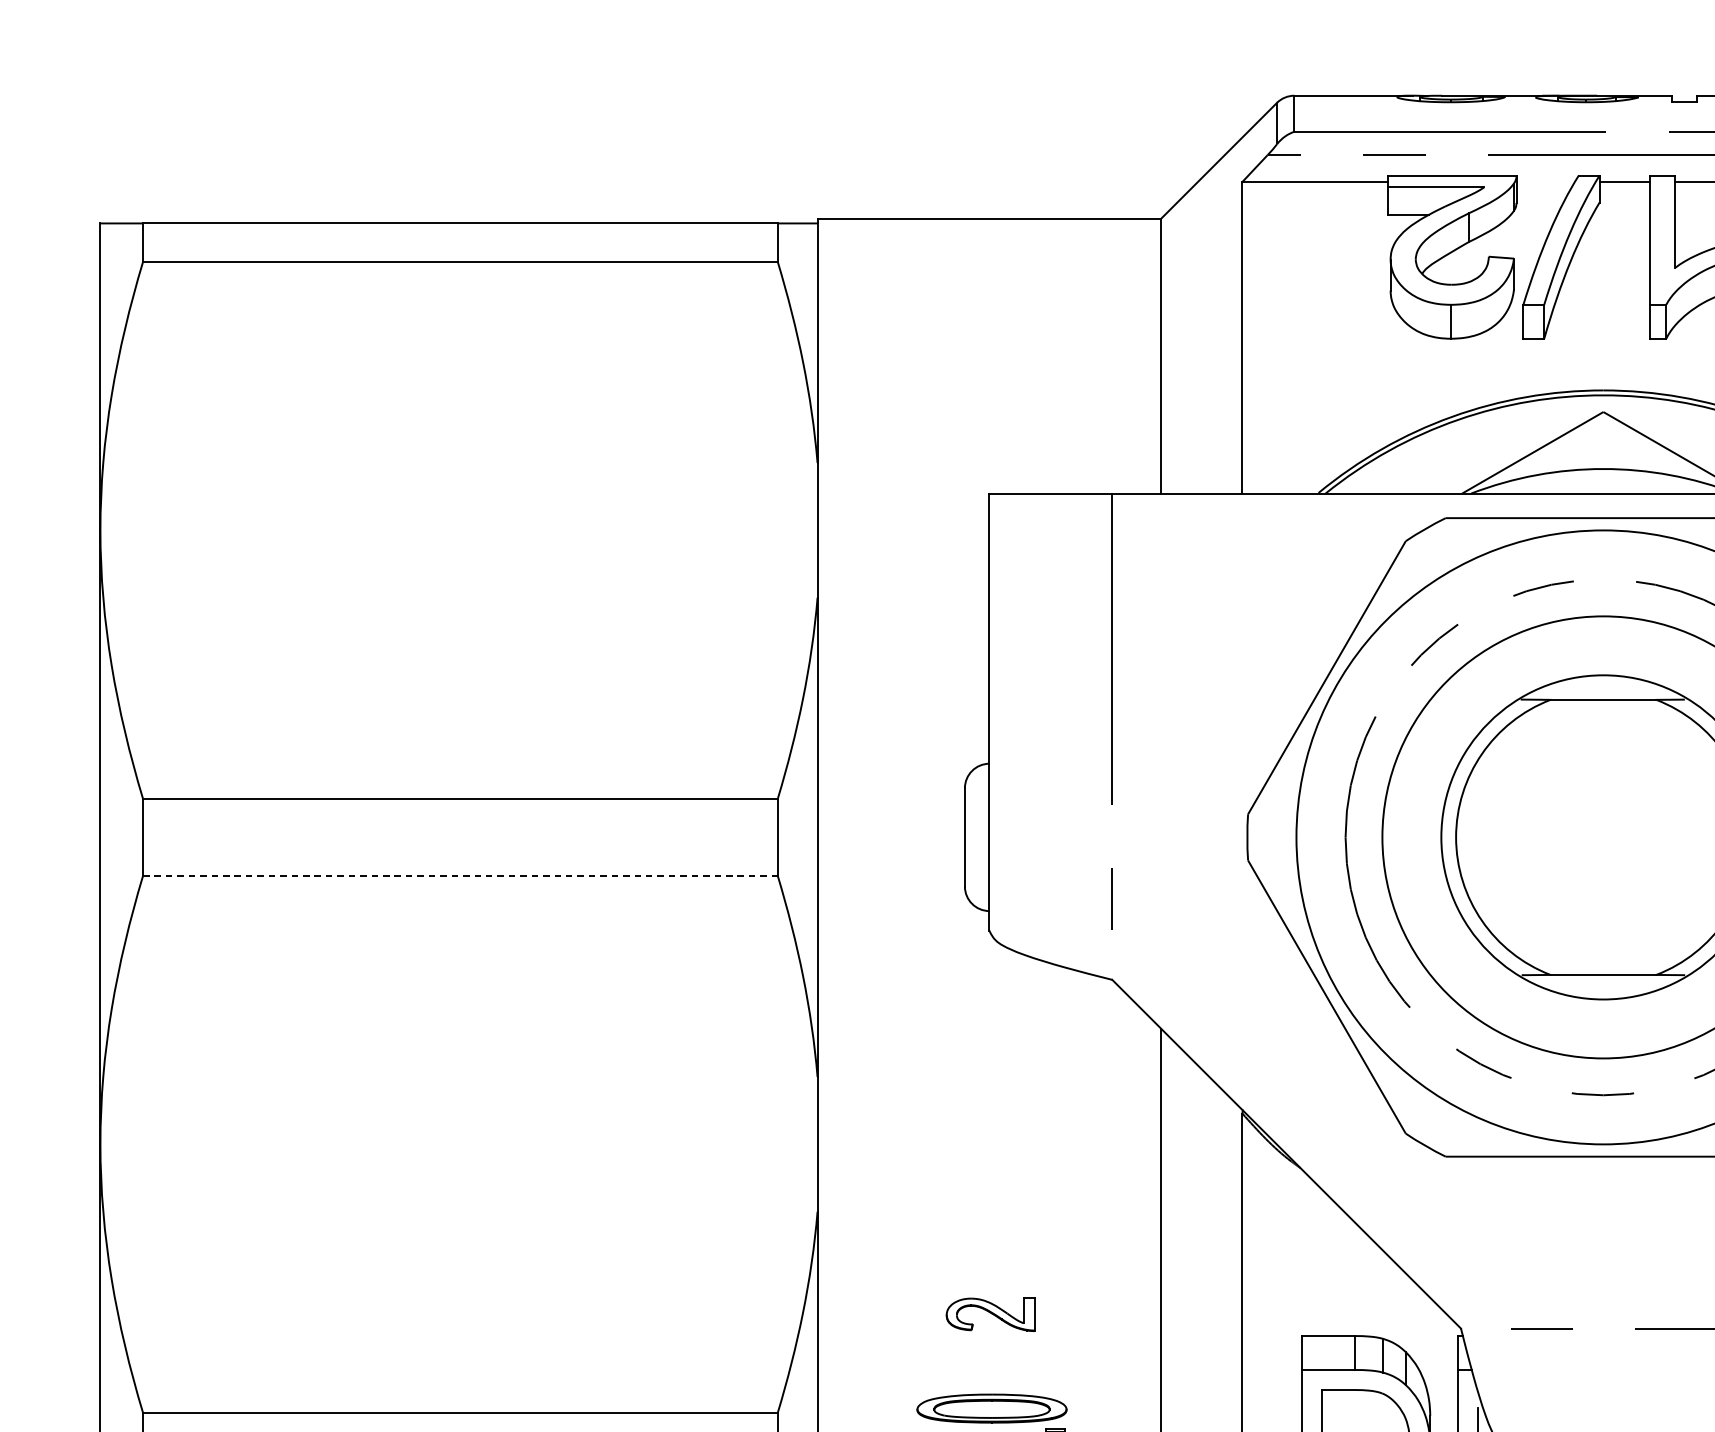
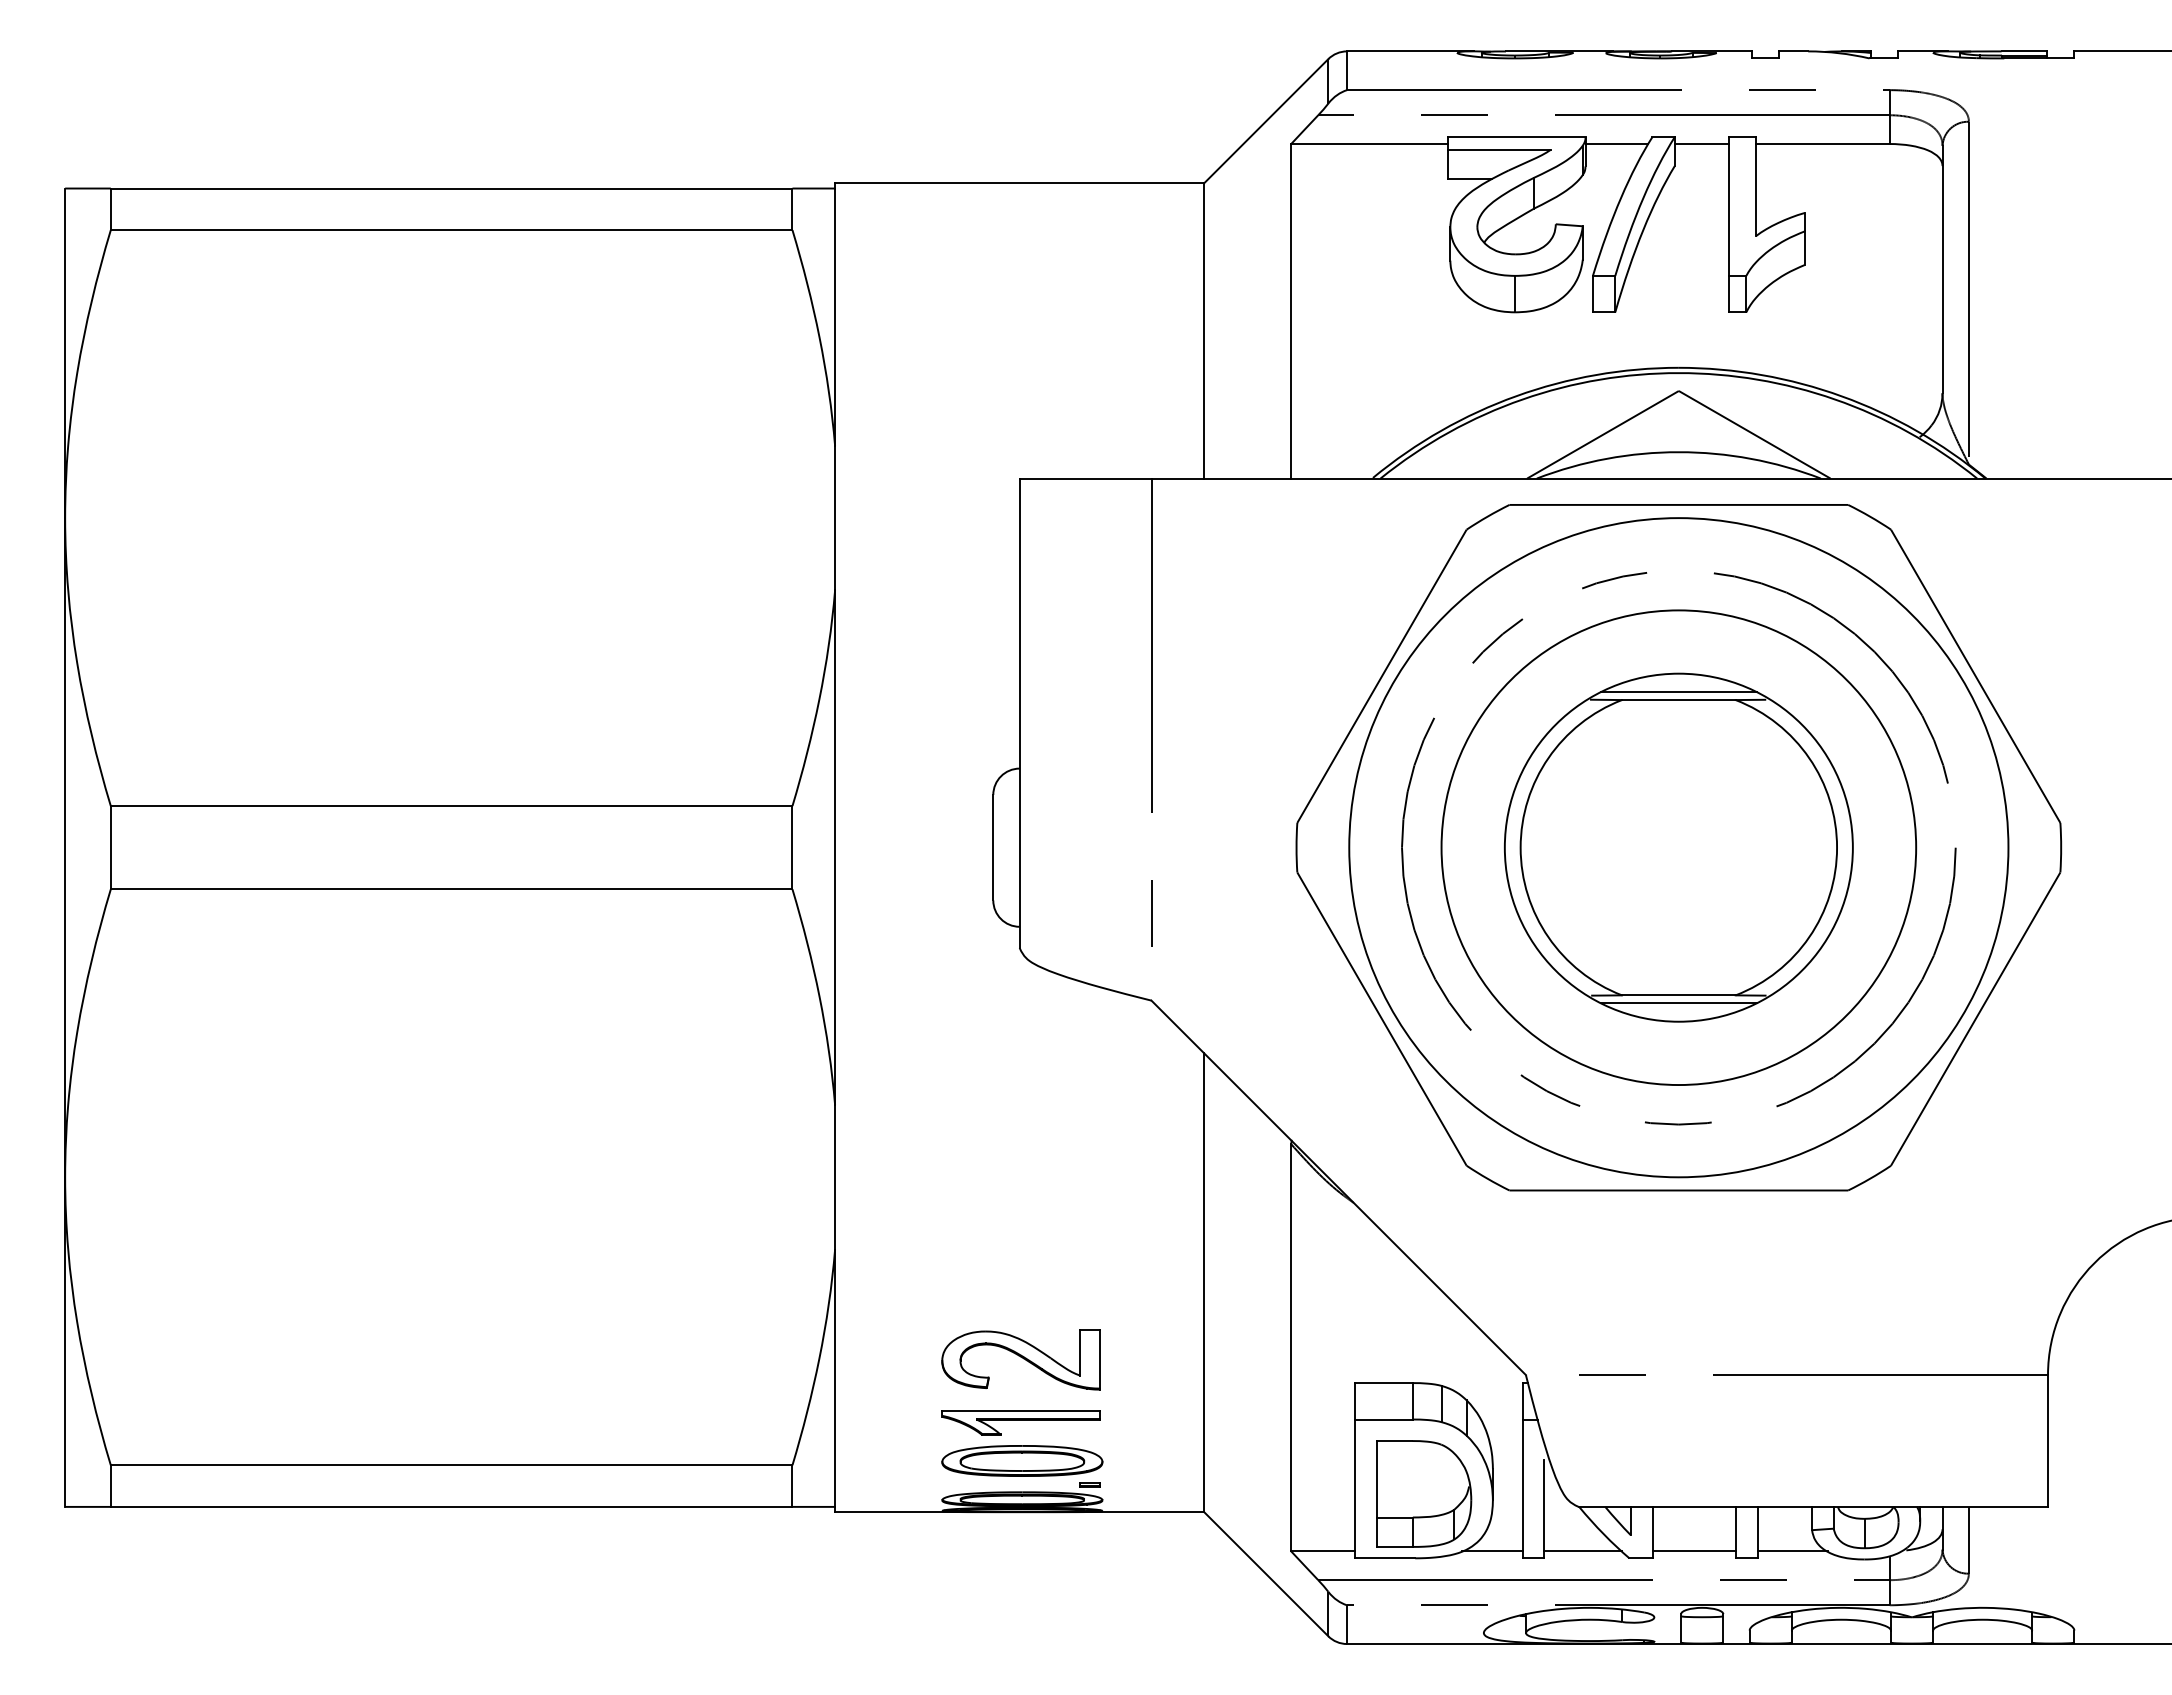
line: (1545, 182) -> (1616, 144), added
line: (1603, 692) -> (1678, 692), added
line: (460, 876) -> (451, 889), dashed -> solid
line: (1603, 982) -> (1678, 1003), added
part: (990, 1314) -> (1020, 1359), size x1.67
part: (990, 1372) -> (1020, 1422), added

